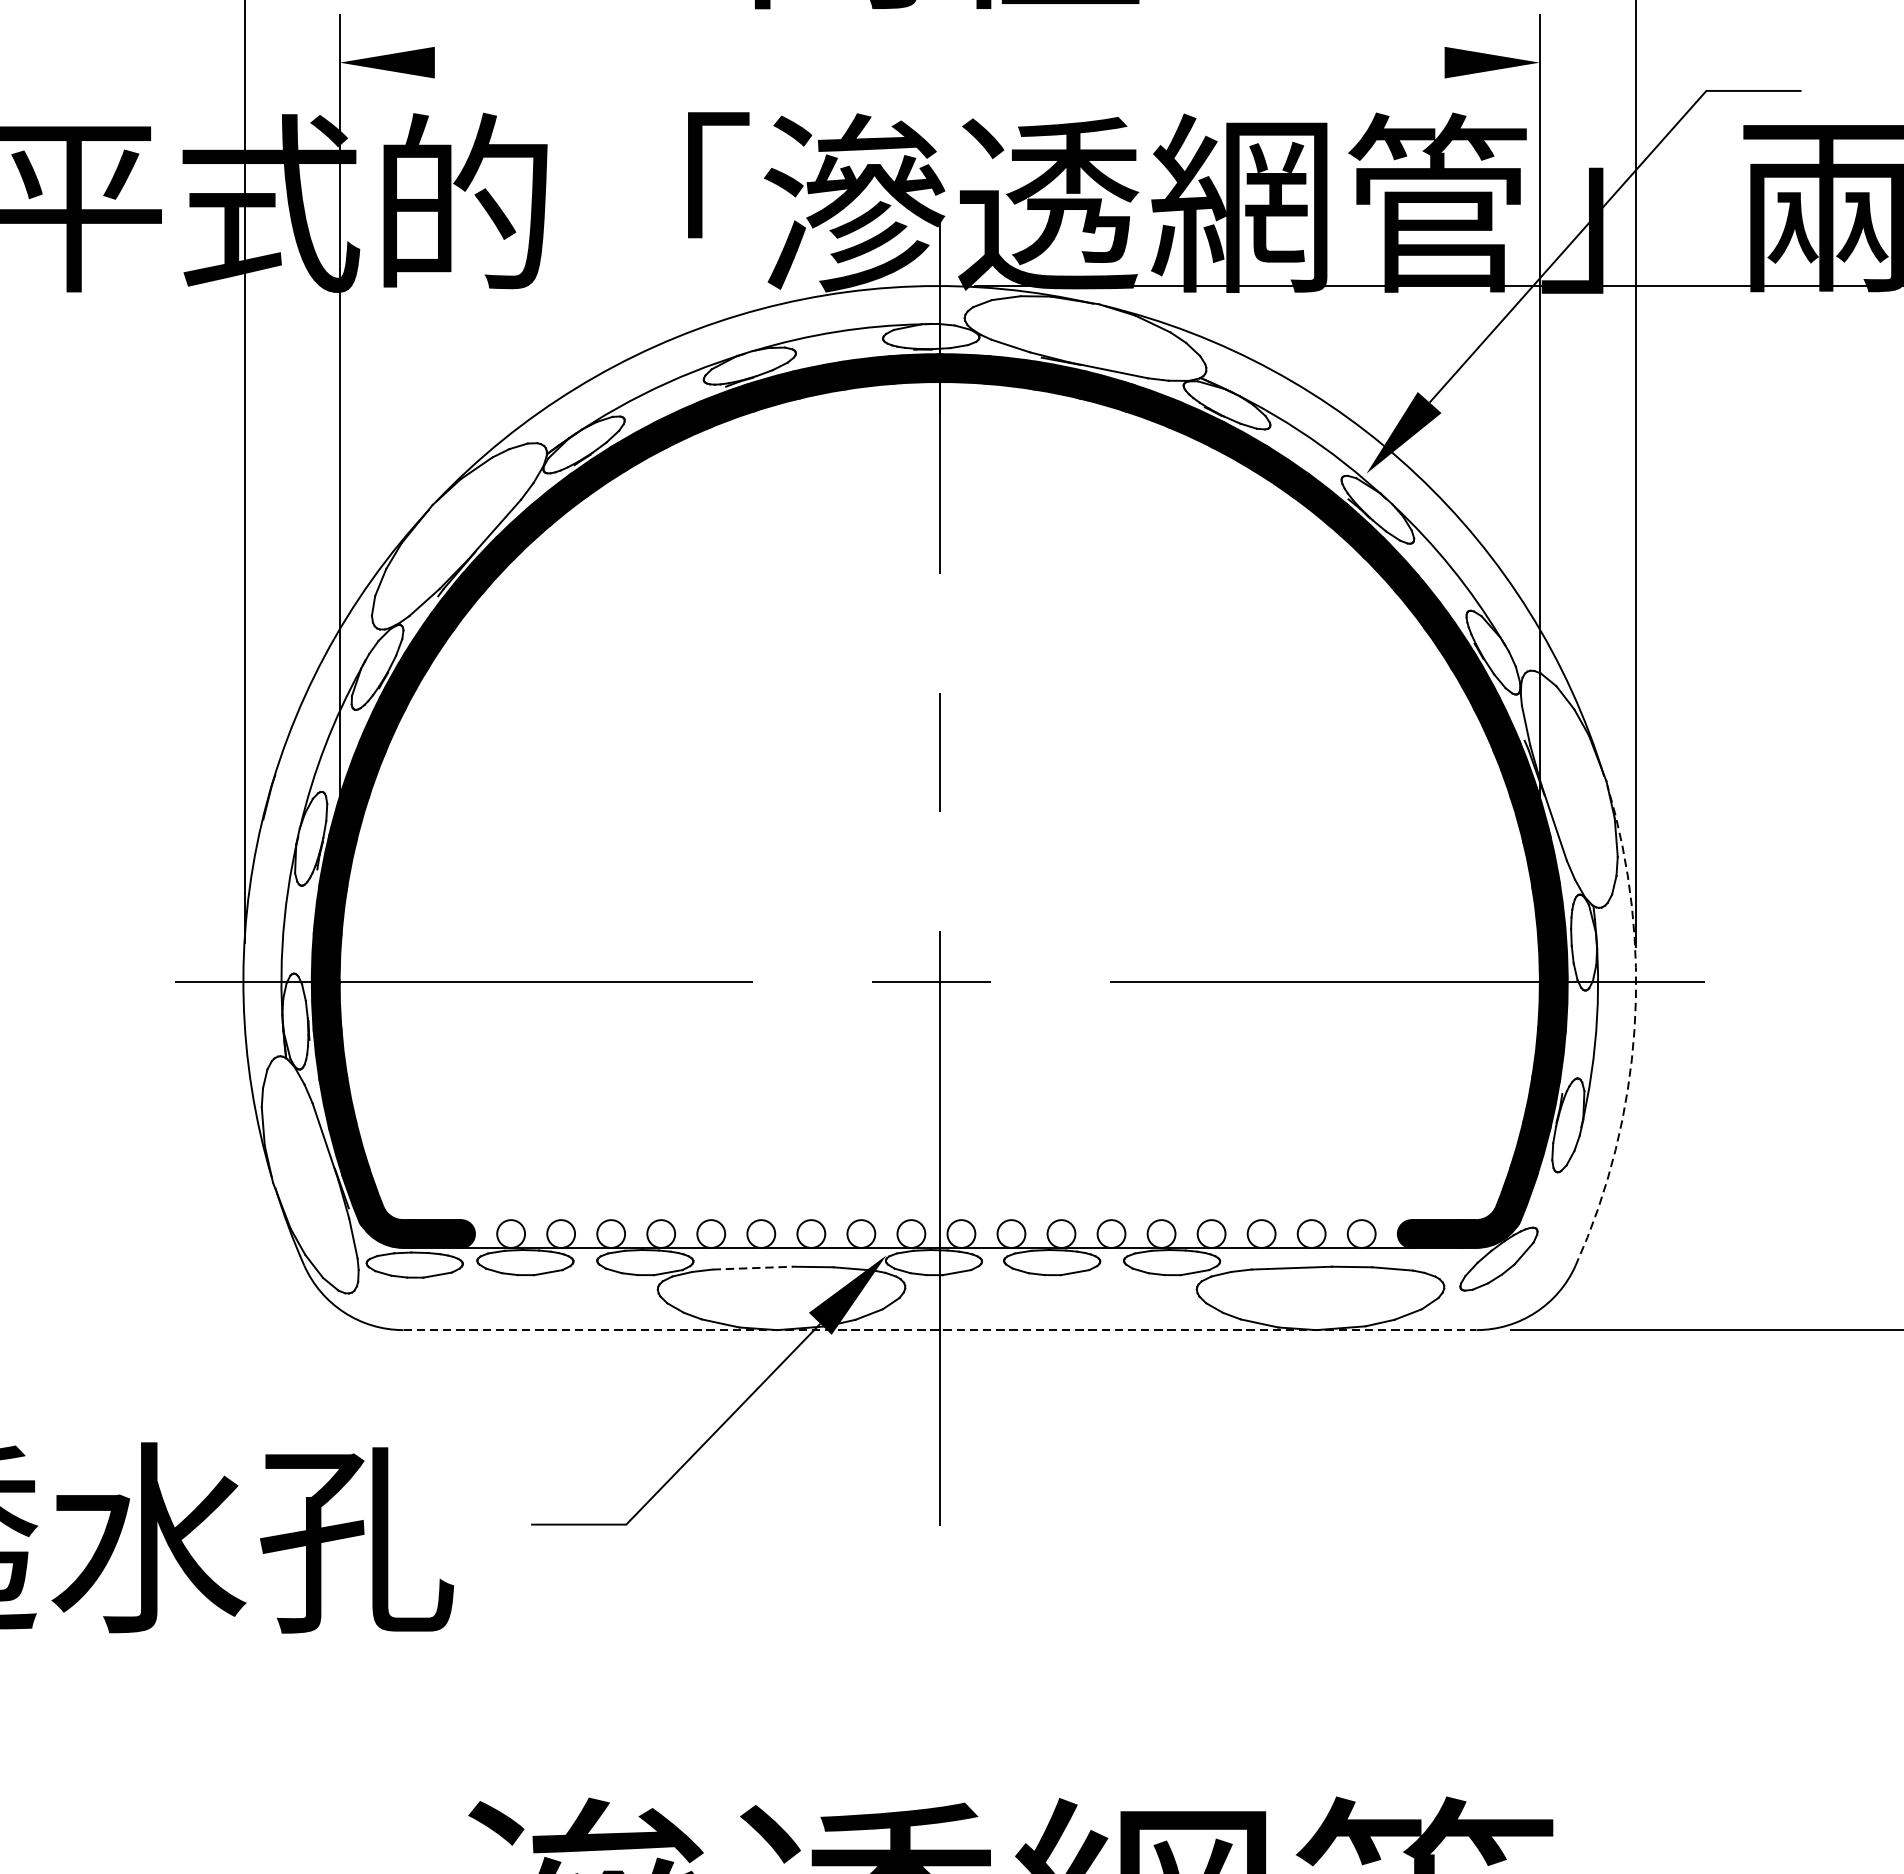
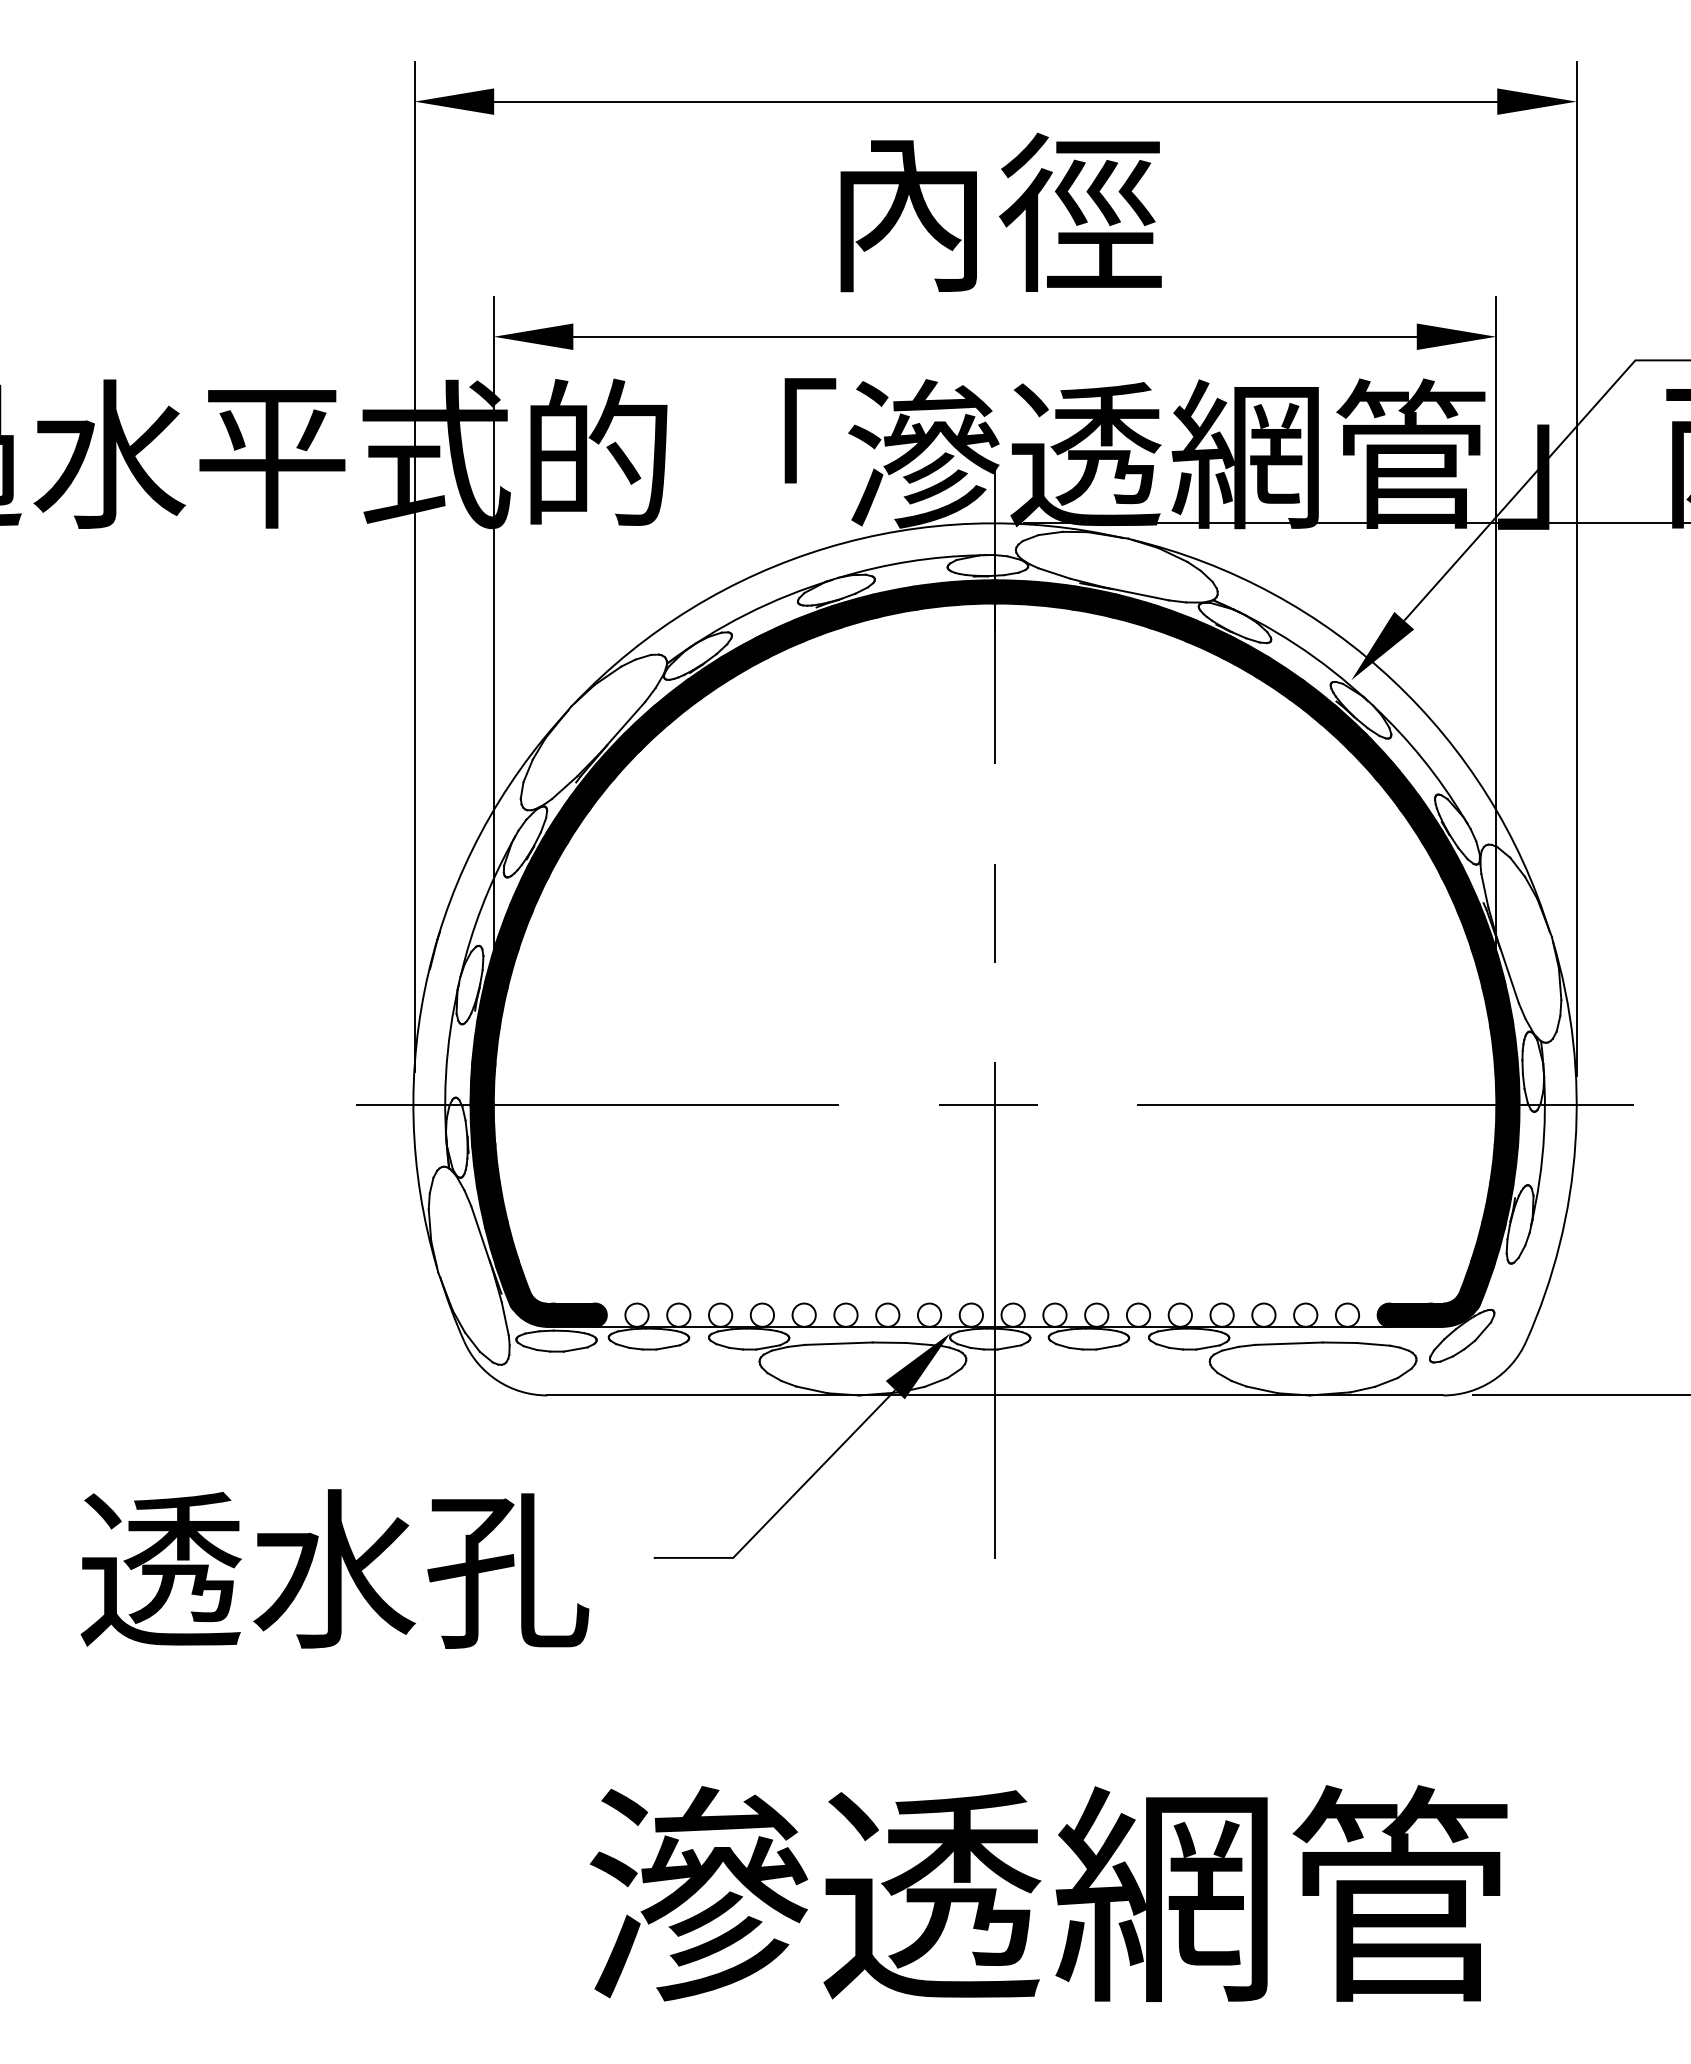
line: (939, 62) -> (994, 336), added
arc: (1634, 1028) -> (1575, 1143), dashed -> solid
line: (752, 1267) -> (838, 1343), dashed -> solid
line: (940, 1330) -> (995, 1395), dashed -> solid

